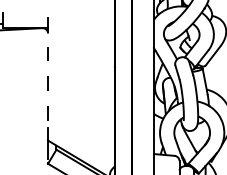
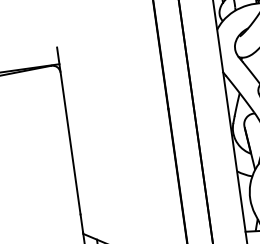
line: (48, 72) -> (69, 131), dashed -> solid

